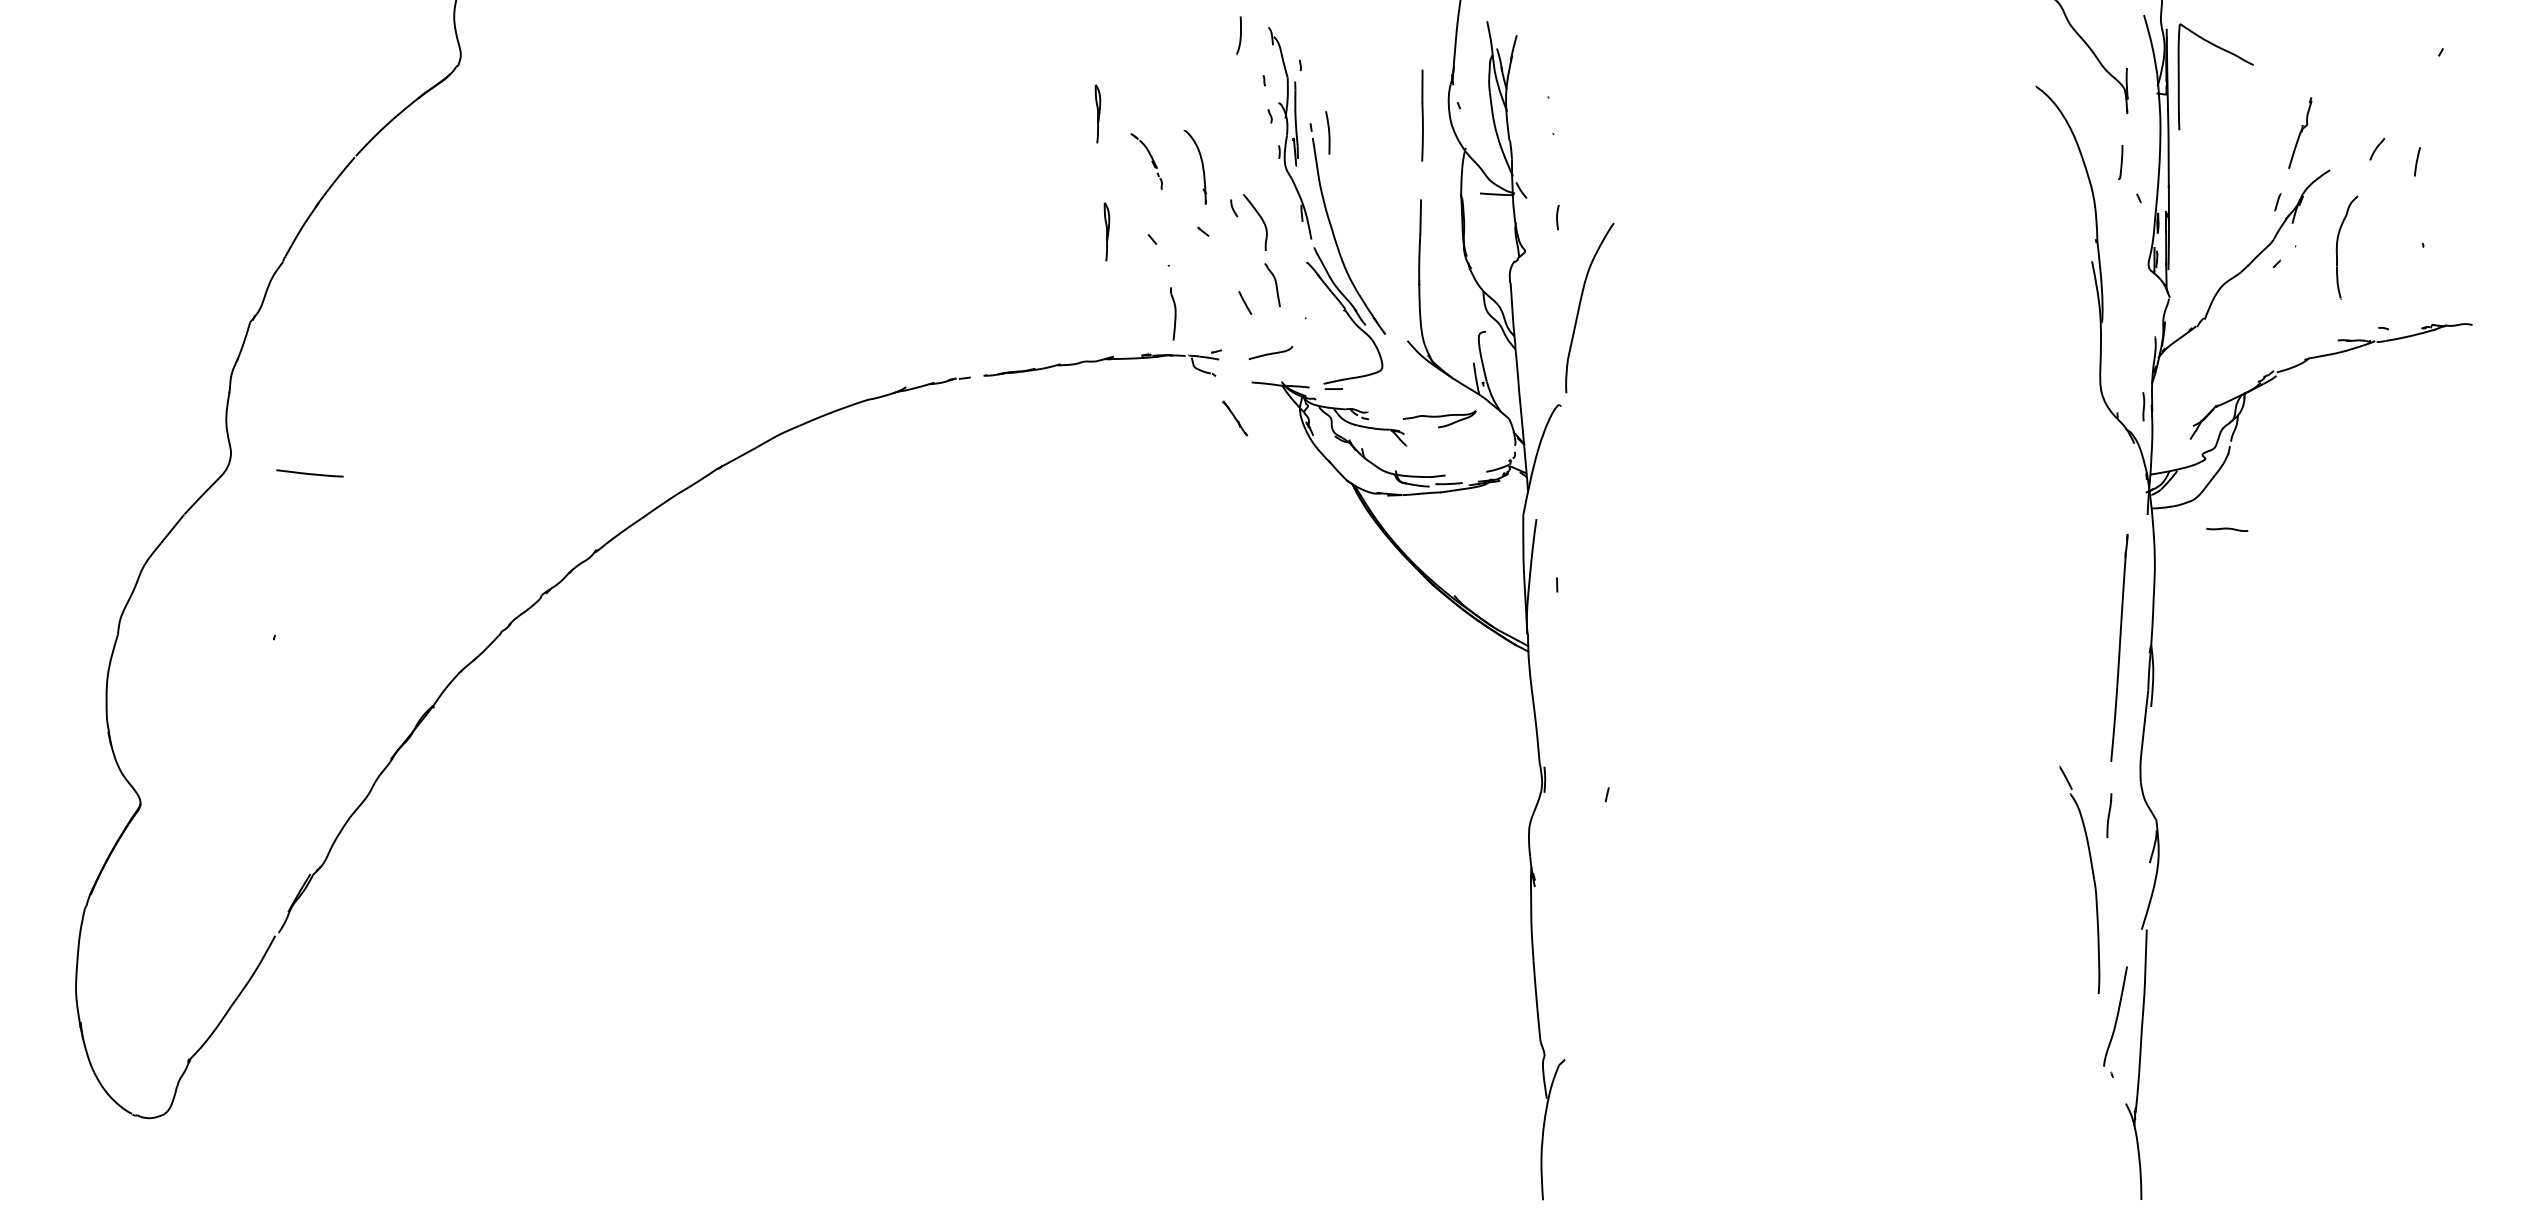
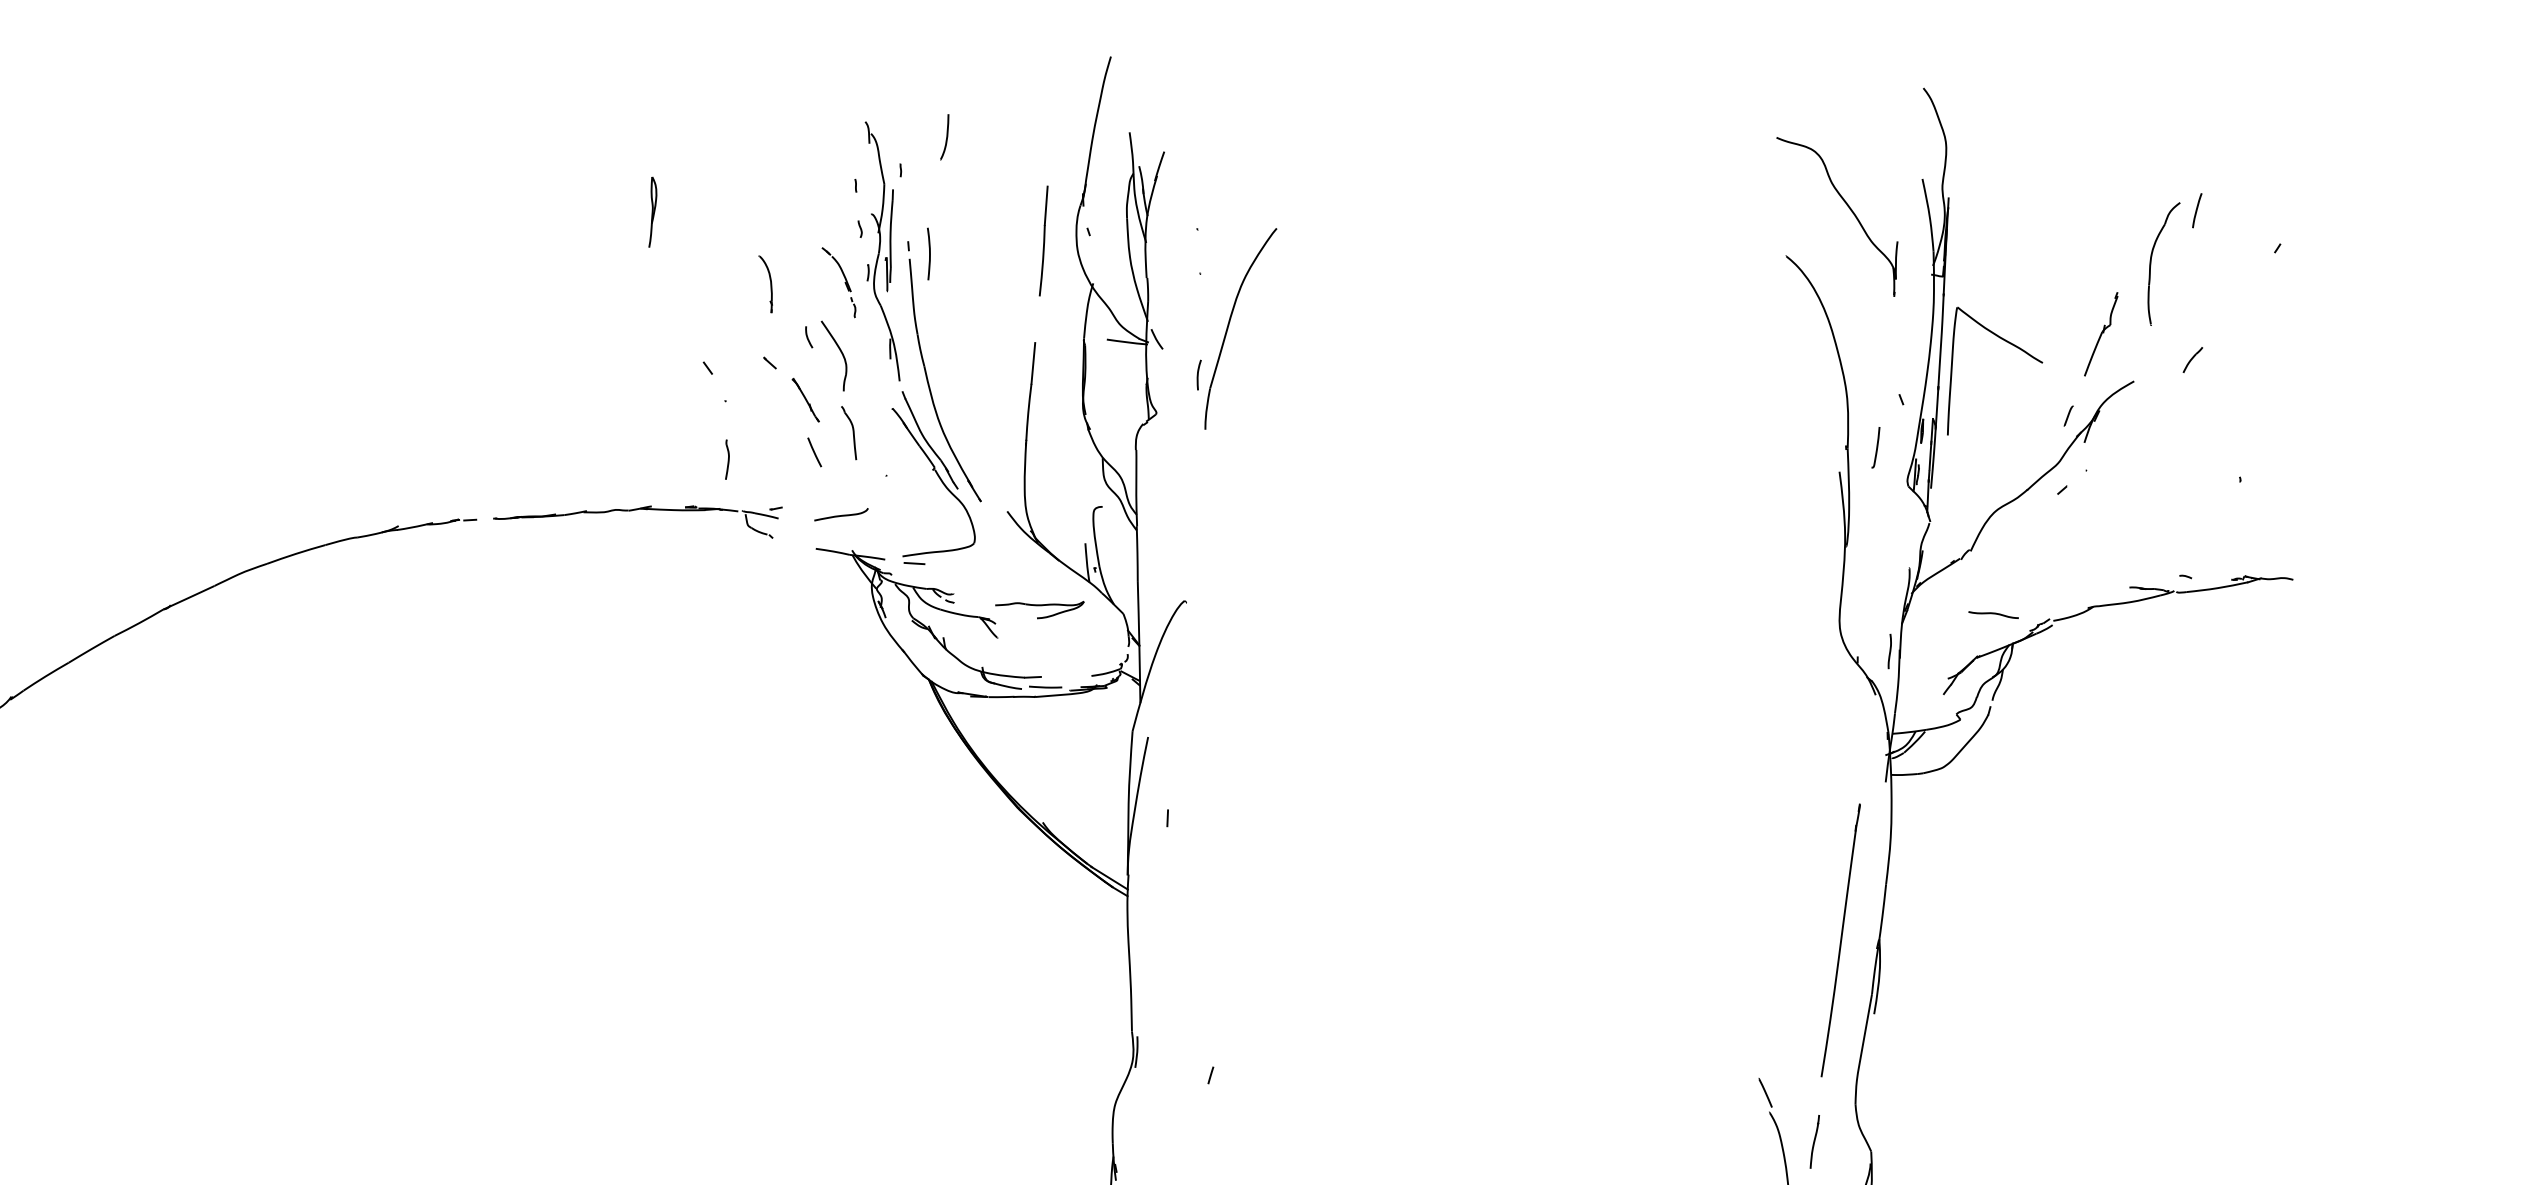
curve: (1239, 36) -> (945, 138), moved
part: (2224, 51) -> (2008, 344), moved
part: (1146, 161) -> (838, 282), moved
line: (2417, 161) -> (2197, 210), moved
line: (2120, 162) -> (1875, 447), moved
part: (1194, 166) -> (764, 283), size x0.62
part: (1106, 231) -> (653, 354), removed
part: (2337, 247) -> (2151, 262), moved
part: (1580, 306) -> (1229, 326), moved
part: (1173, 313) -> (727, 459), size x0.62
line: (1235, 418) -> (806, 400), moved
curve: (2227, 529) -> (1993, 614), moved

